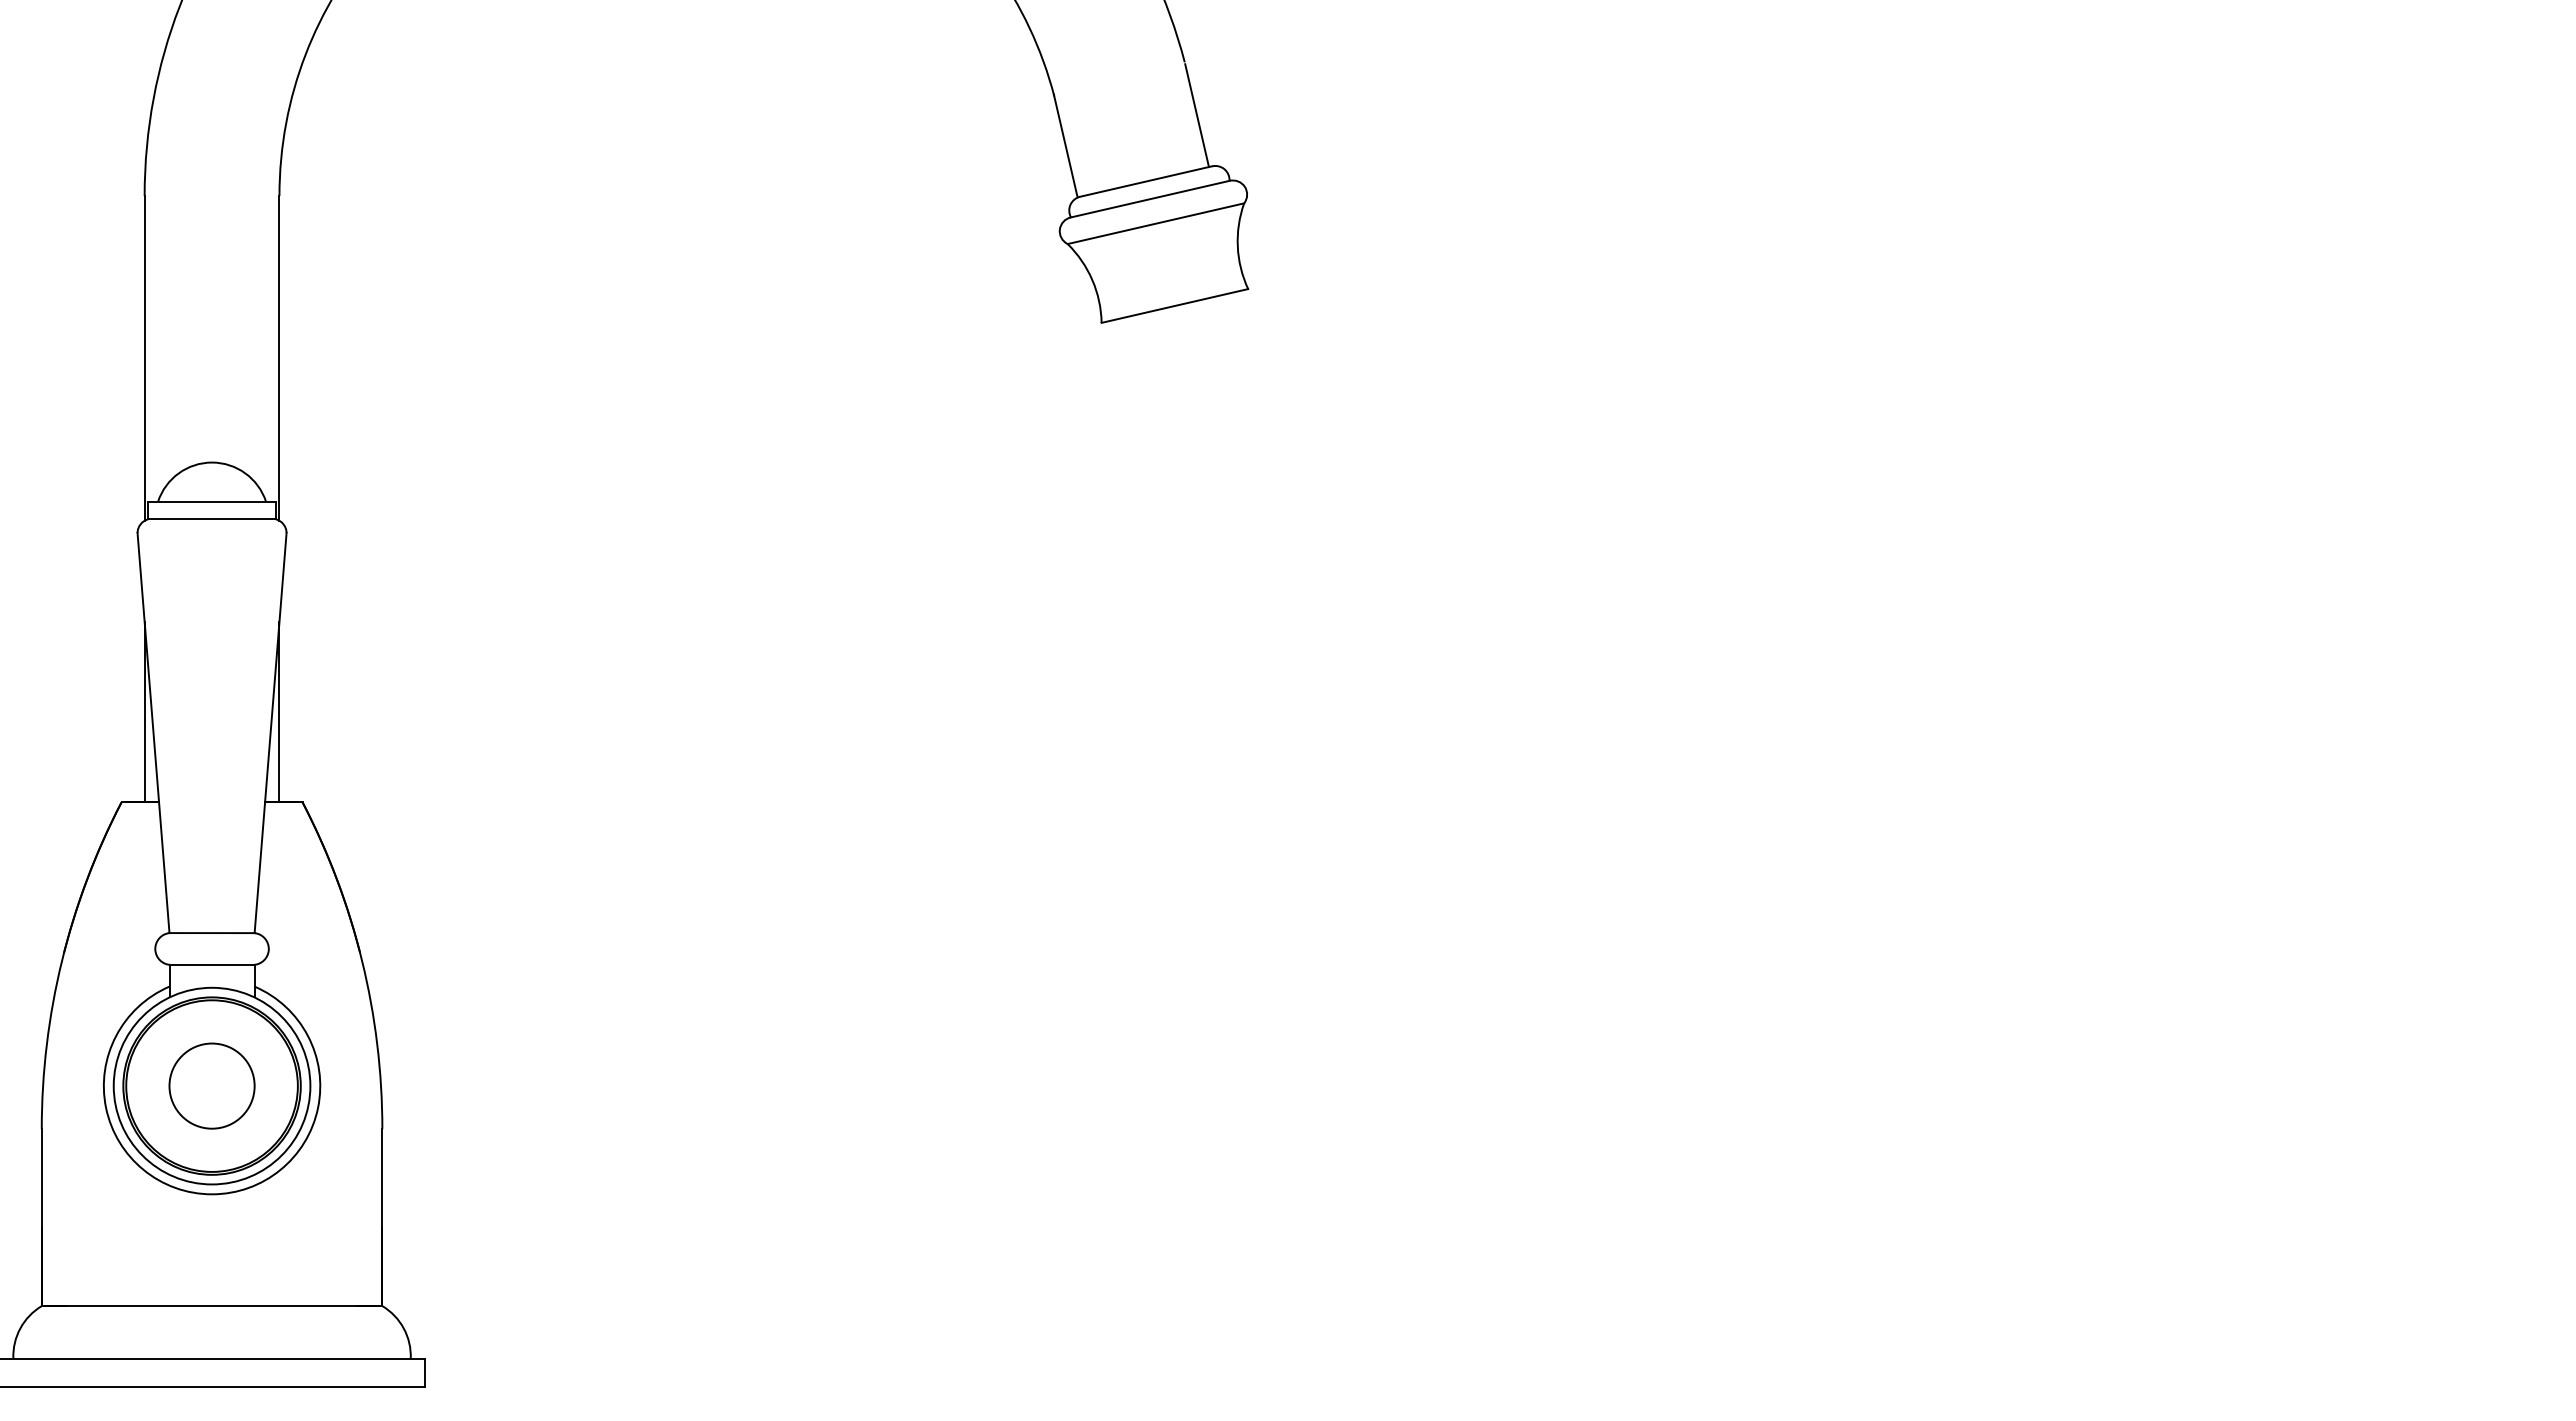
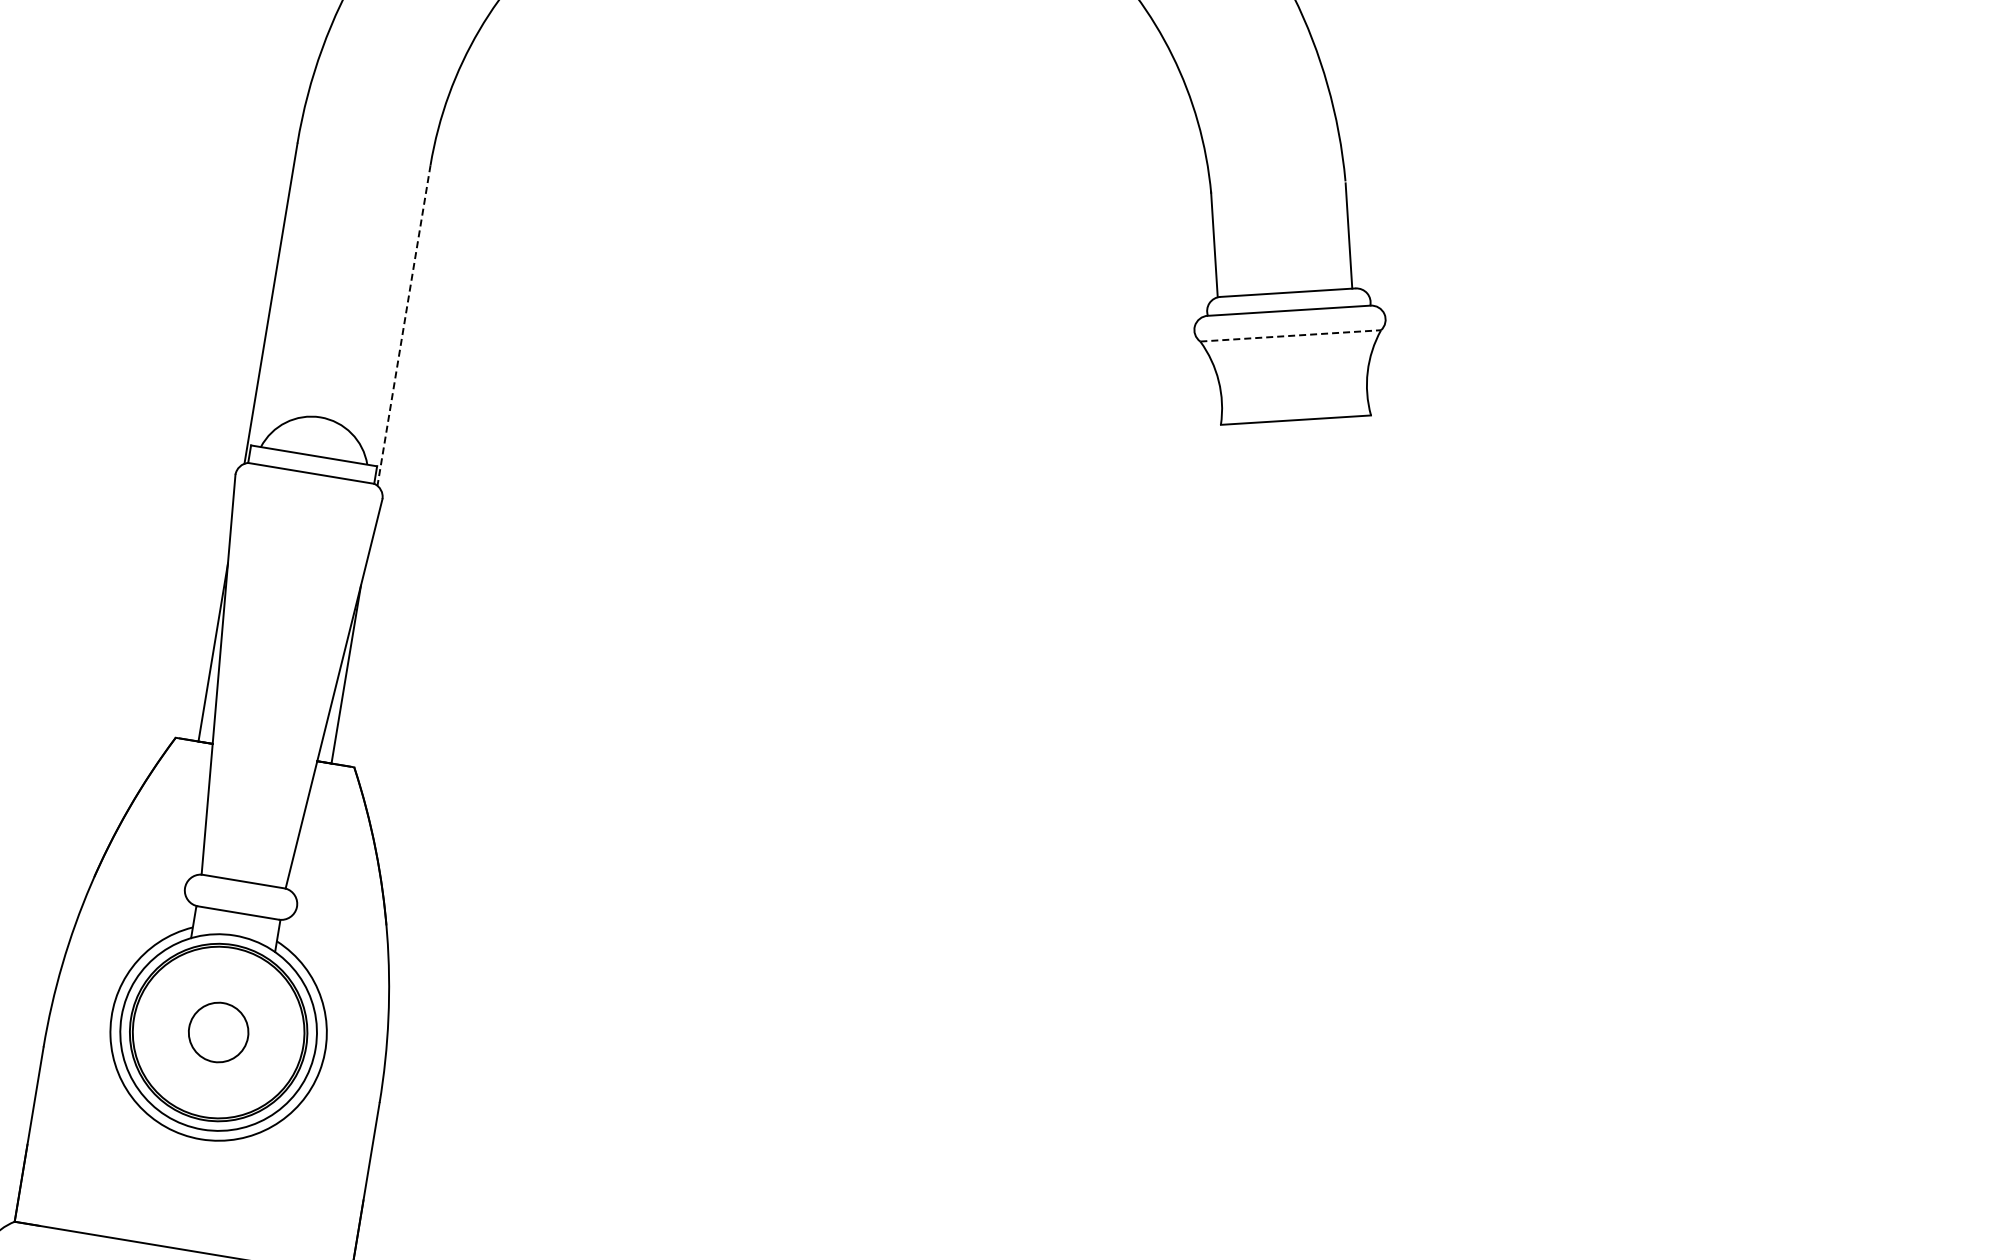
line: (1155, 223) -> (1290, 335), solid -> dashed
line: (279, 358) -> (404, 325), solid -> dashed
circle: (211, 1085) -> (218, 1031), size x0.7

